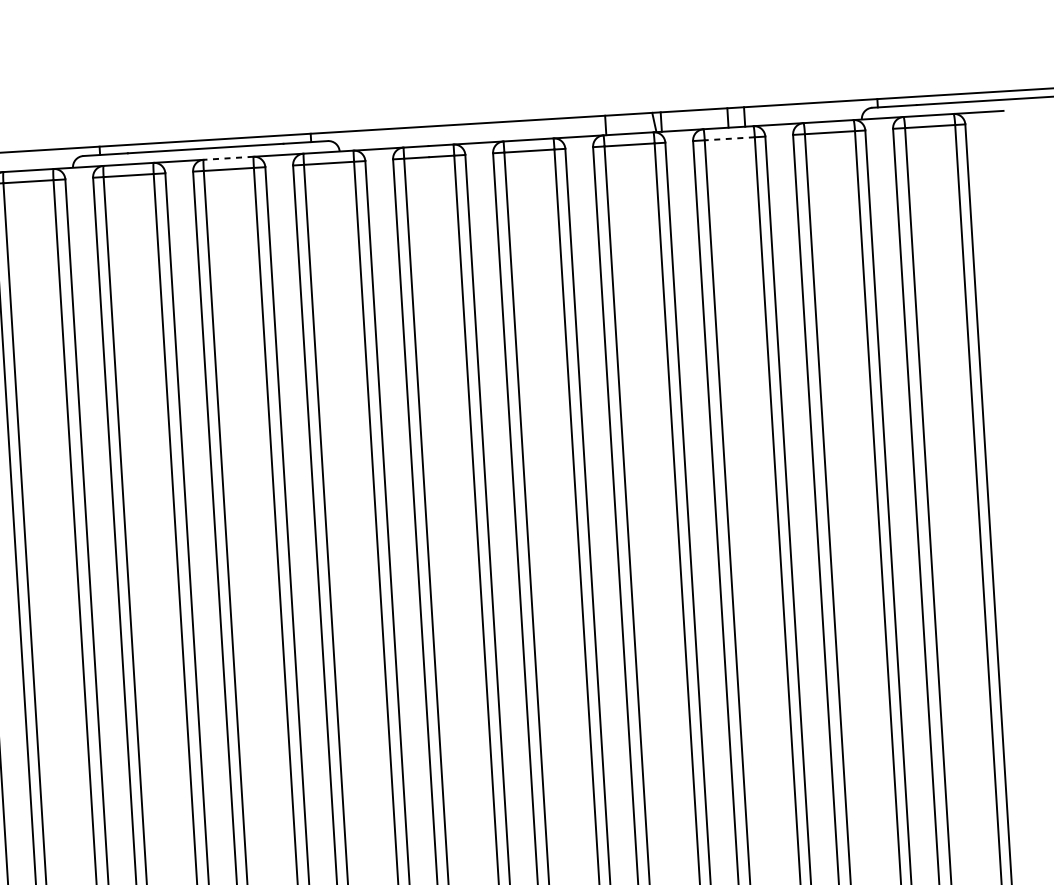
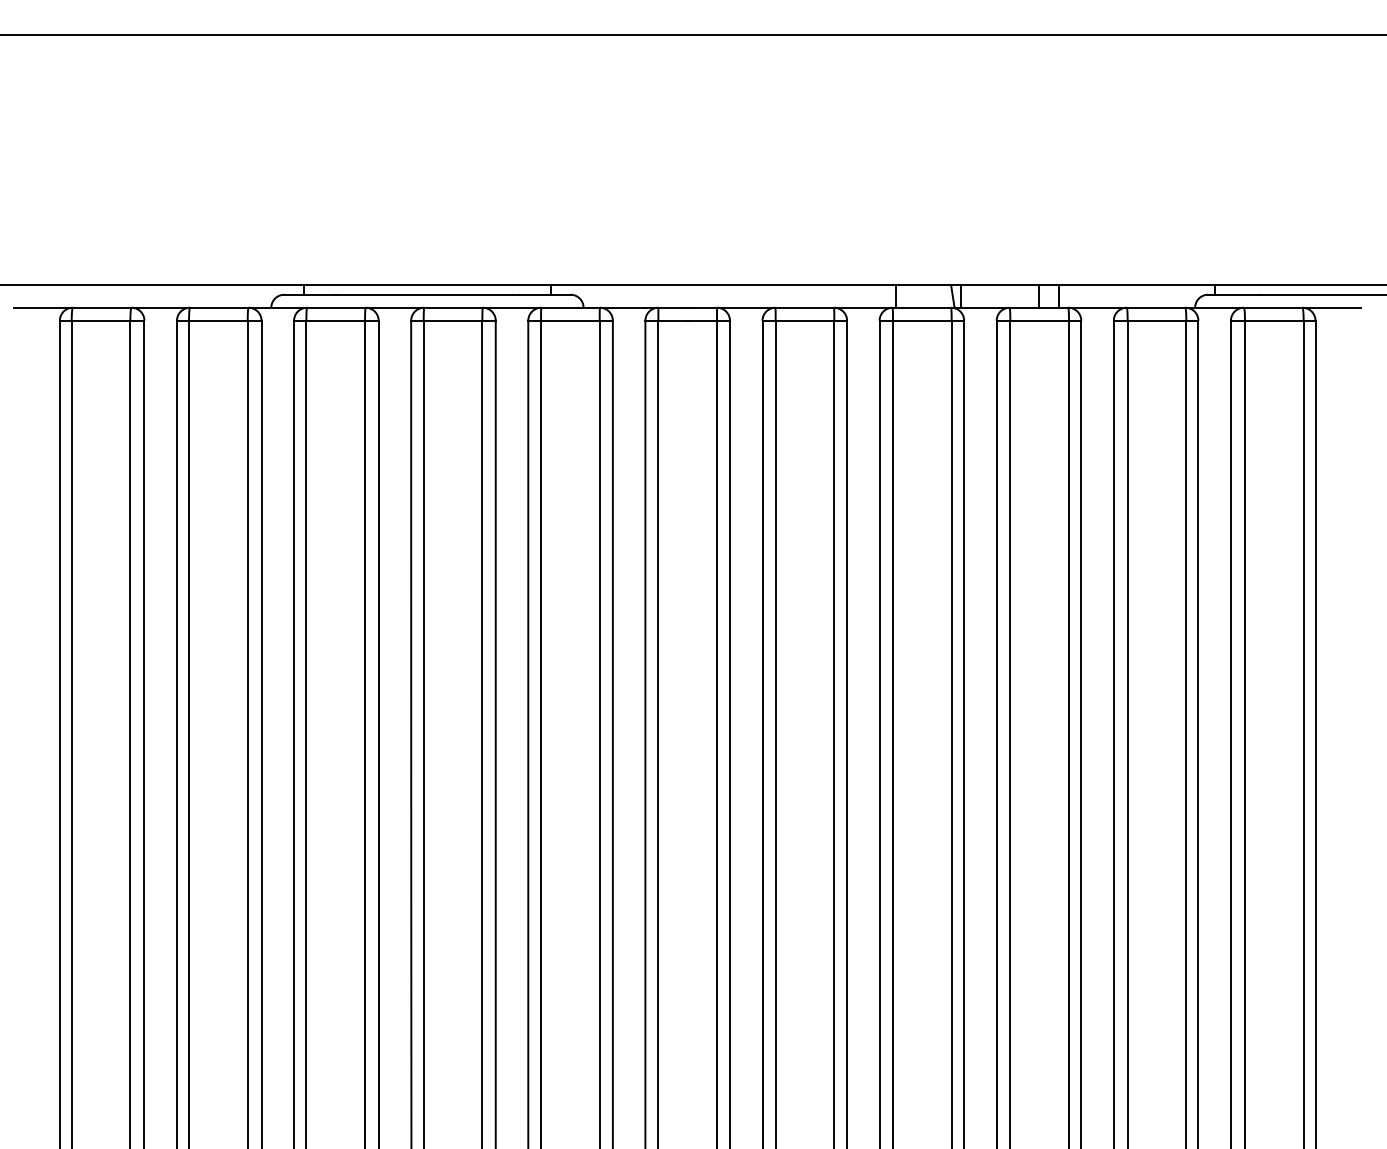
line: (729, 138) -> (1039, 320), dashed -> solid
line: (227, 158) -> (452, 307), dashed -> solid

